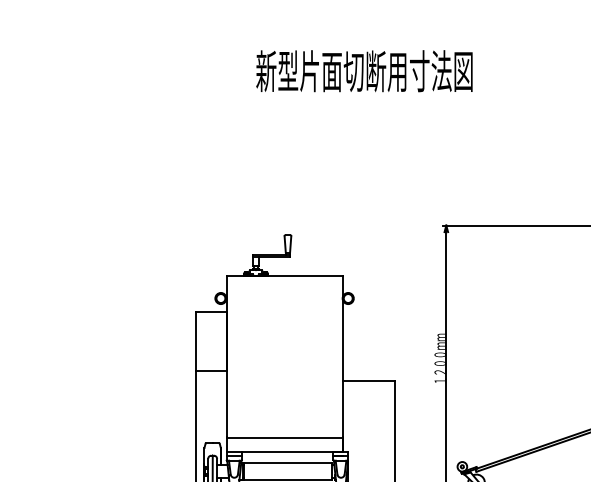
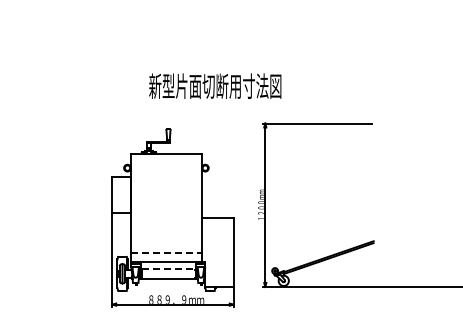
text: (364, 70) -> (215, 85), moved
line: (284, 438) -> (166, 253), solid -> dashed
line: (287, 462) -> (168, 268), solid -> dashed

